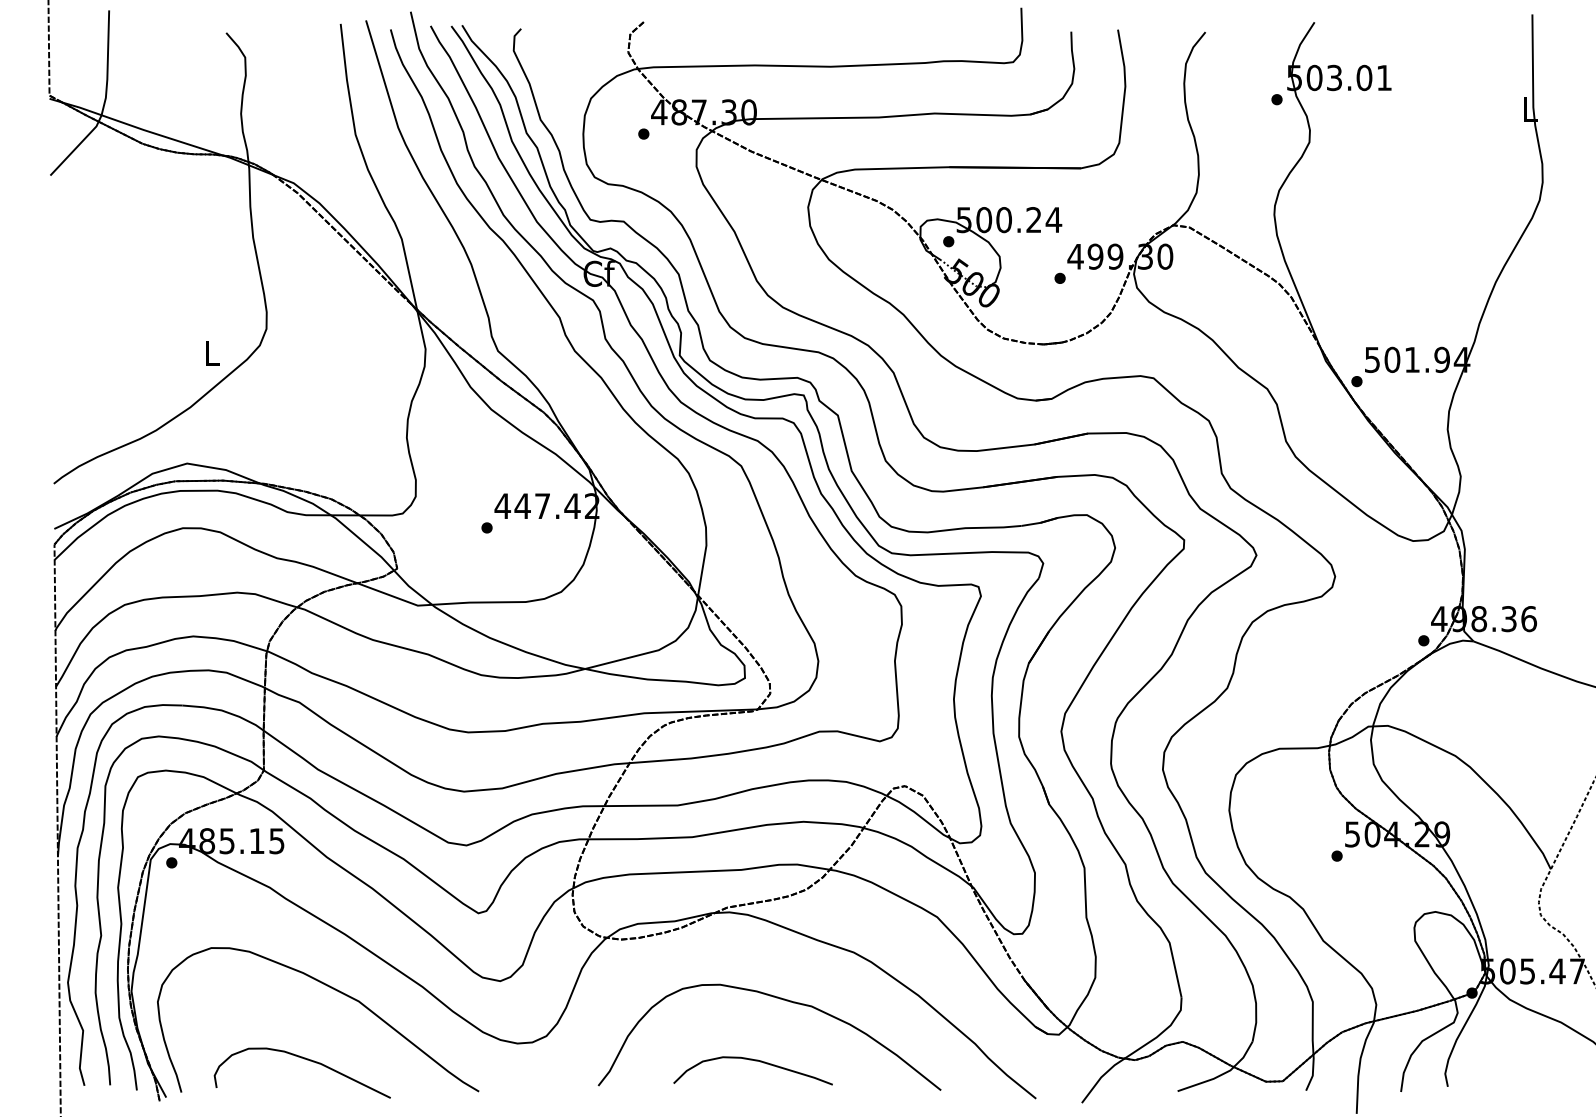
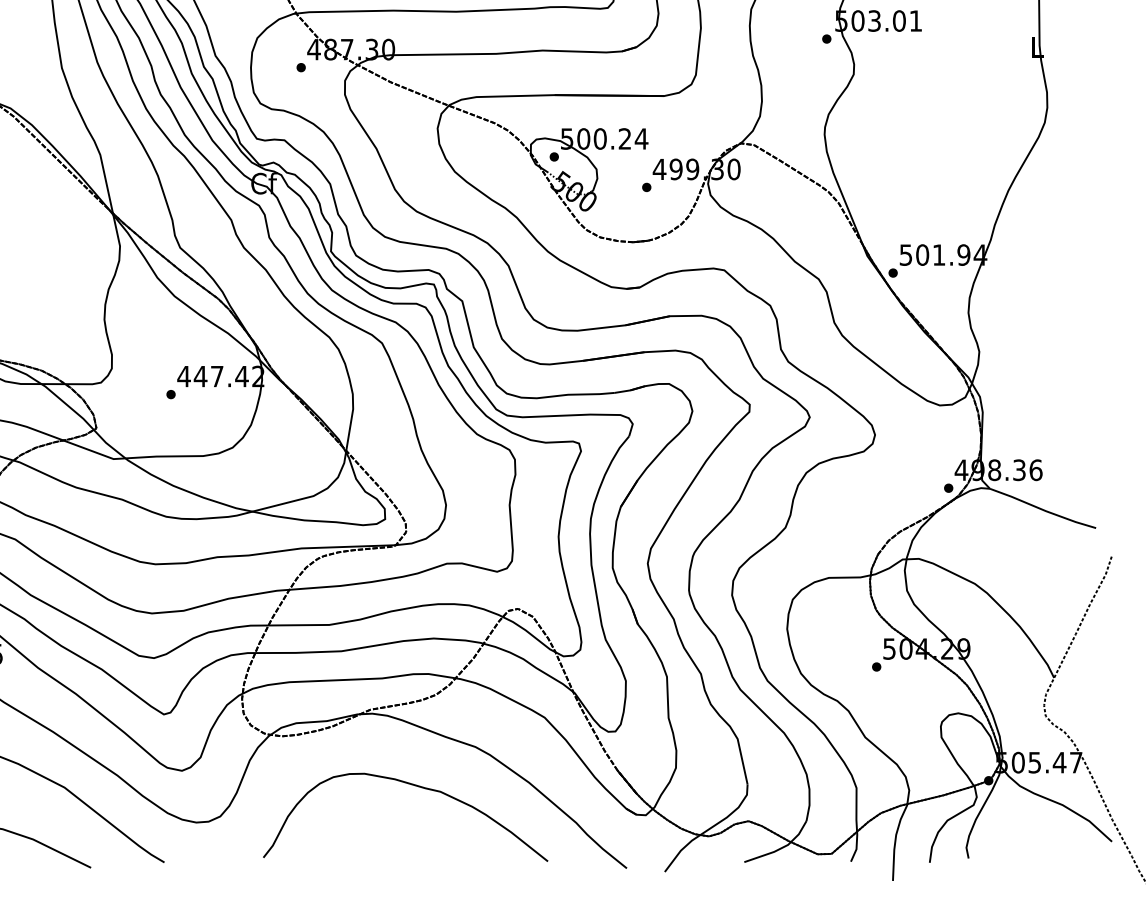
curve: (755, 1061) -> (393, 837), removed

